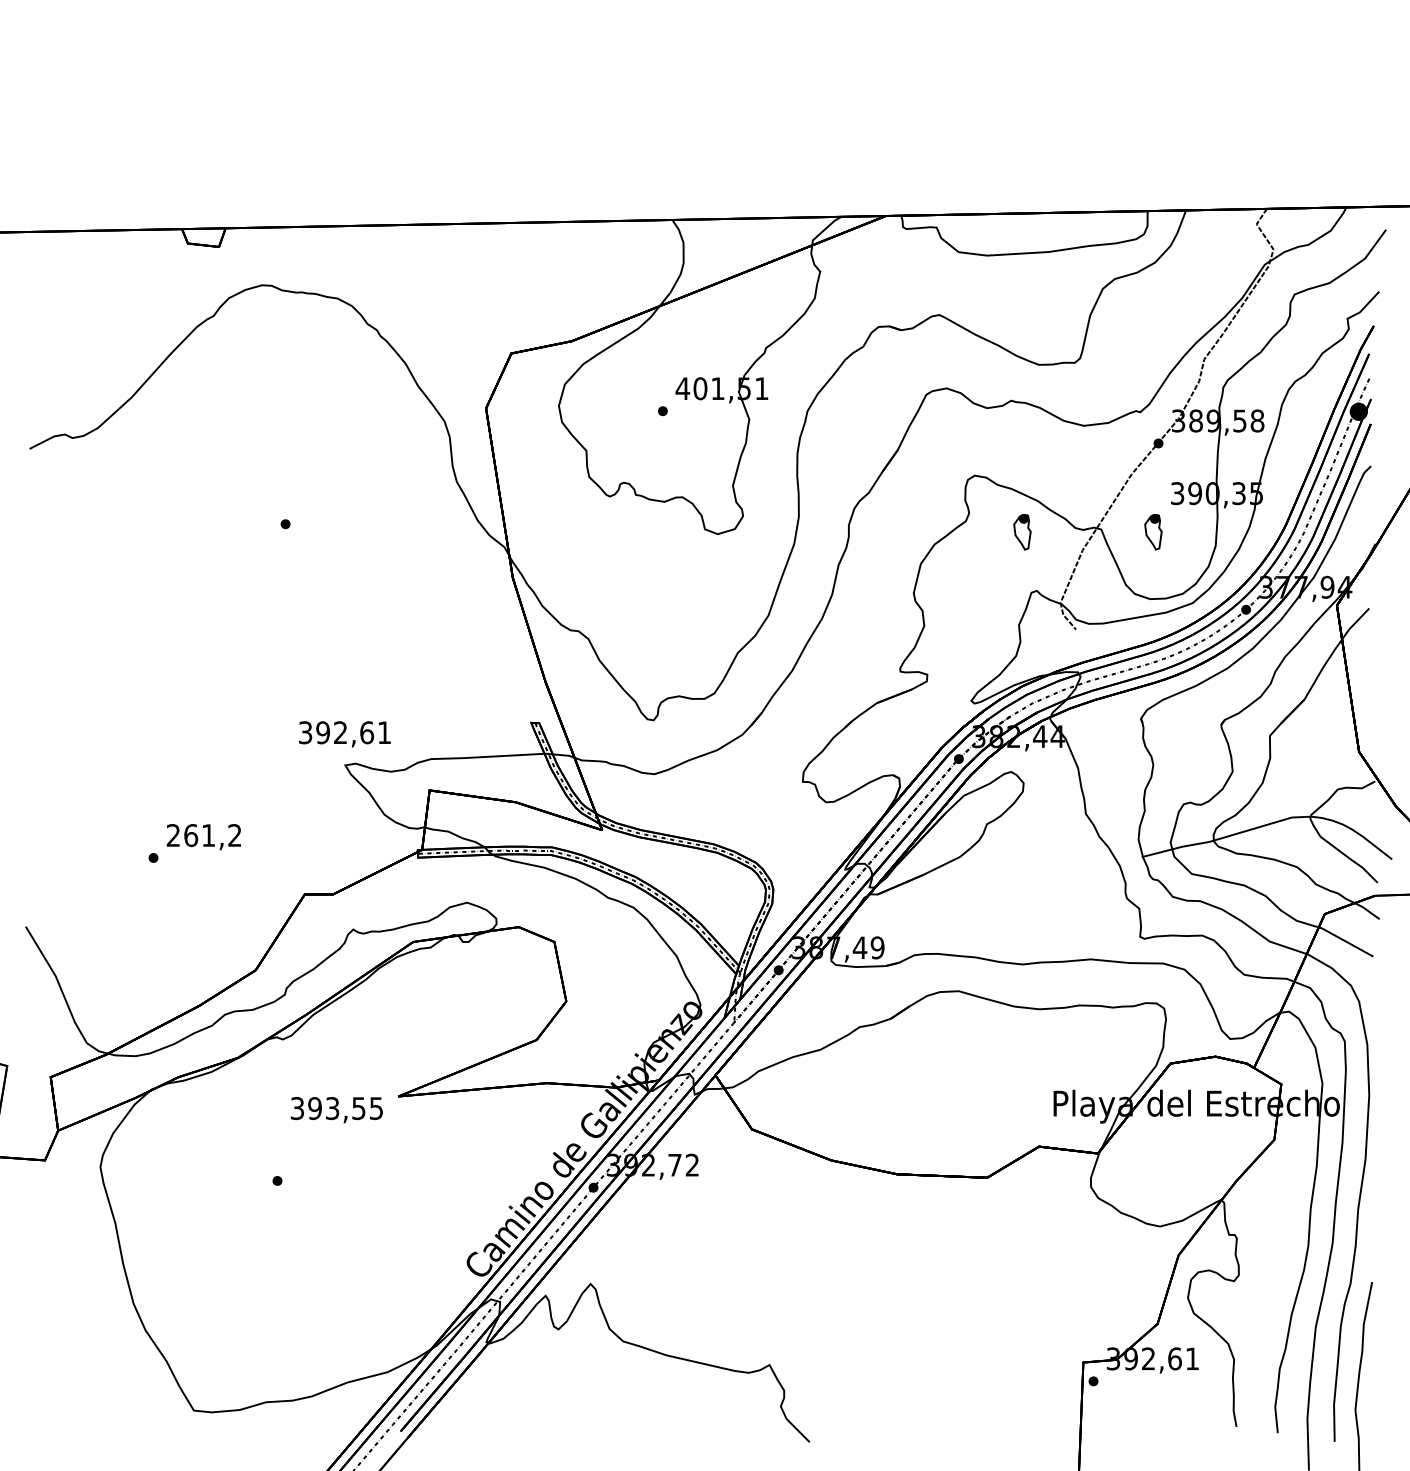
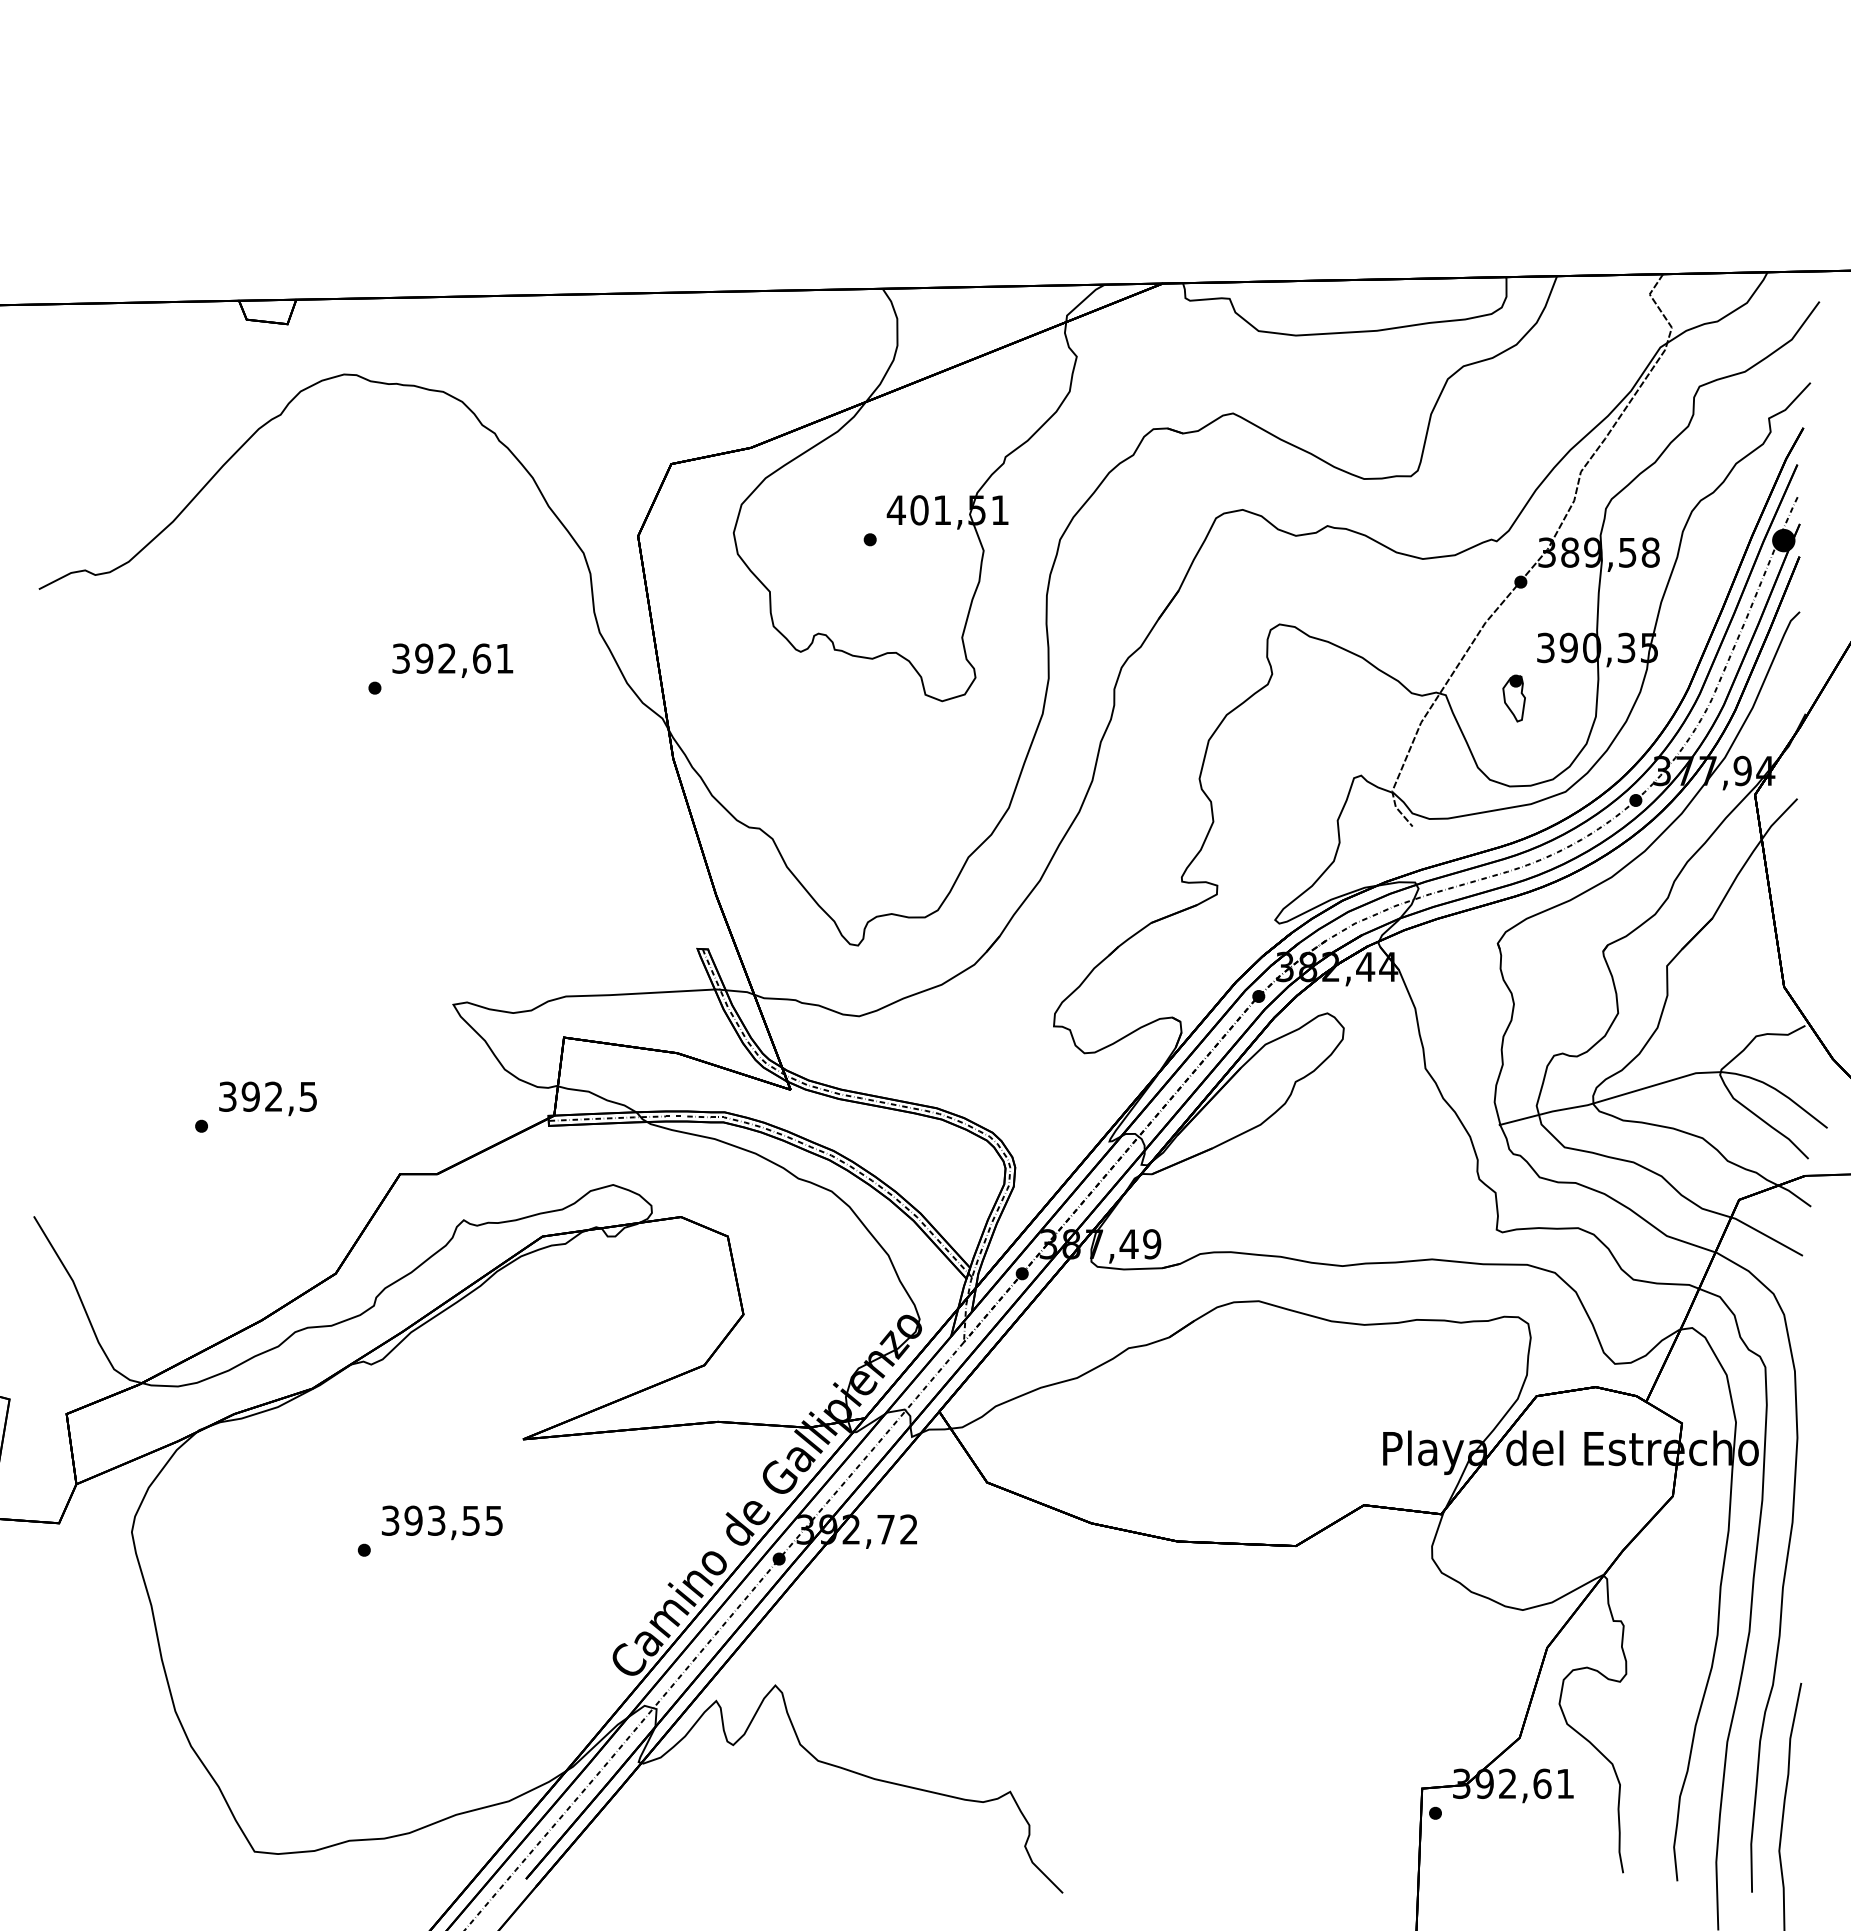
part: (1022, 532) -> (1342, 699), removed
text: (344, 734) -> (452, 660), moved
text: (203, 835) -> (267, 1096), 261,2 -> 392,5
text: (336, 1110) -> (441, 1523), moved

